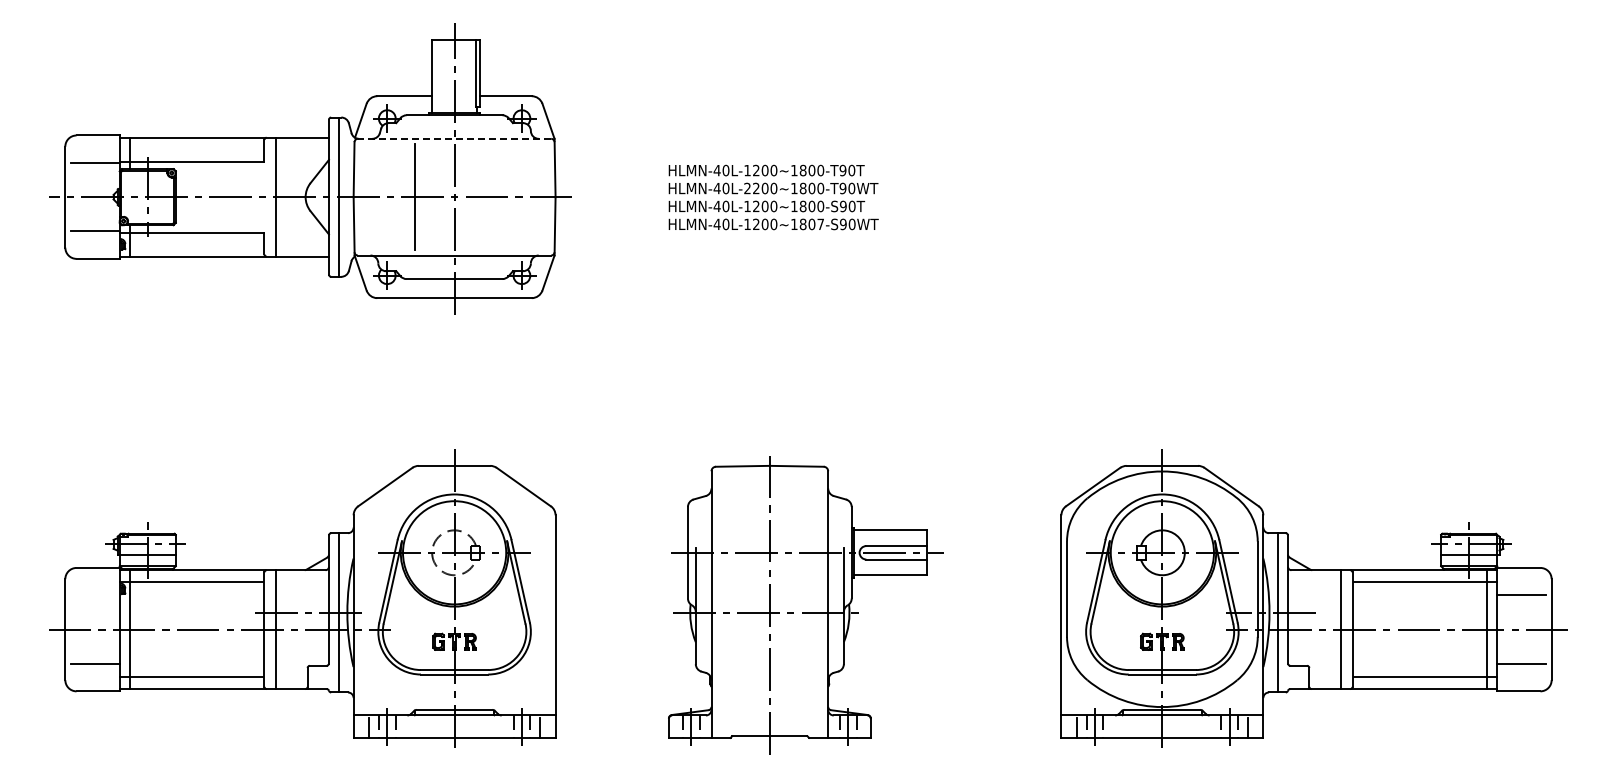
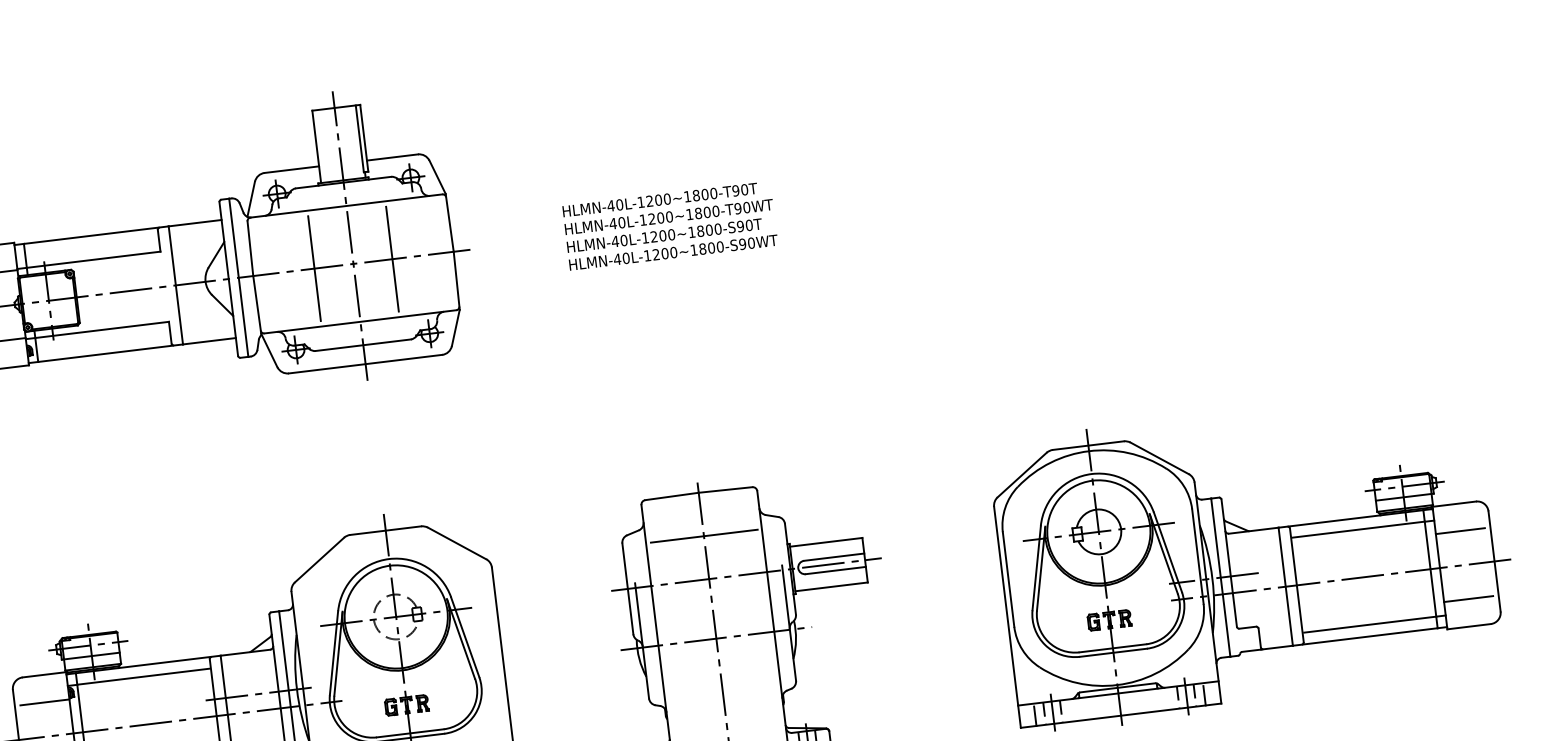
line: (454, 138) -> (346, 205), dashed -> solid
text: (747, 188) -> (643, 220), HLMN-40L-2200~1800-T90WT -> HLMN-40L-1200~1800-T90WT
line: (493, 196) -> (392, 258), added
text: (820, 224) -> (720, 247), HLMN-40L-1200~1807-S90WT -> HLMN-40L-1200~1800-S90WT
line: (769, 509) -> (703, 536), added
line: (95, 595) -> (44, 702), added

